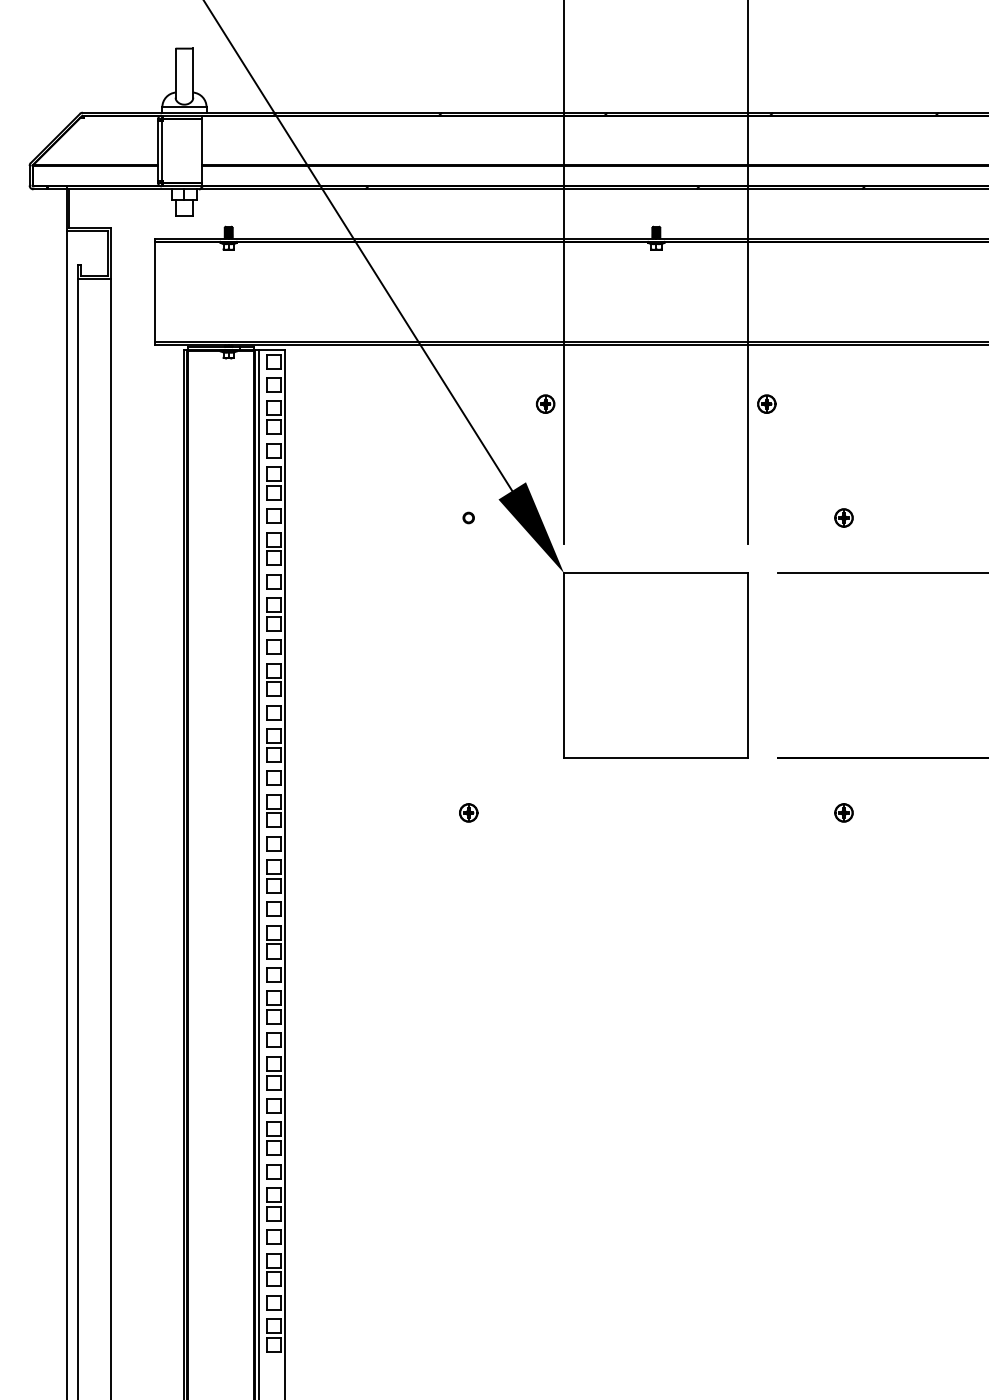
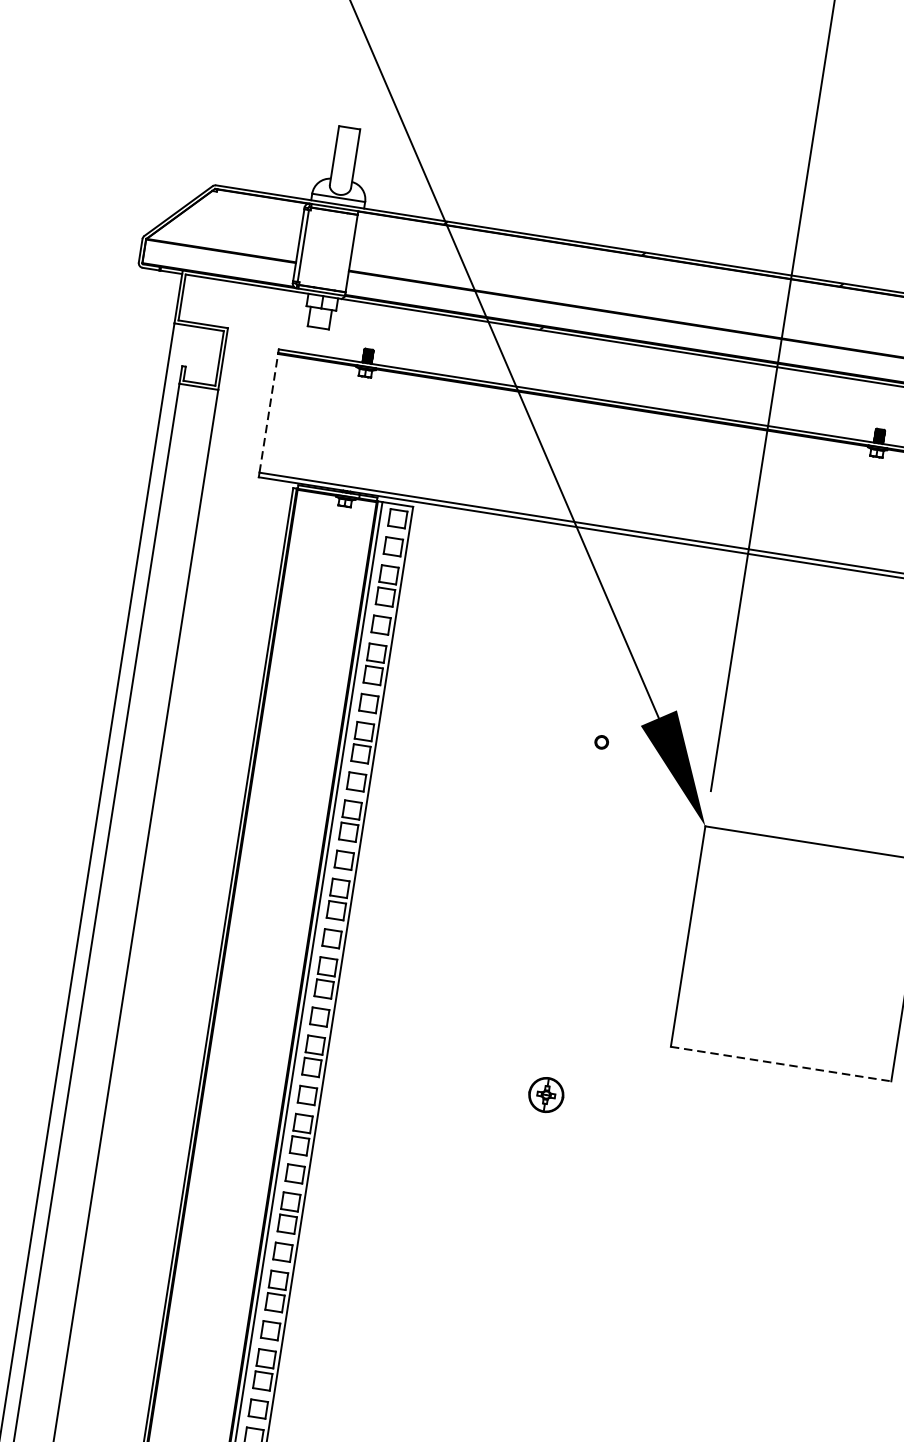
line: (154, 292) -> (268, 413), solid -> dashed
part: (545, 403) -> (714, 619), removed
line: (656, 757) -> (781, 1063), solid -> dashed
part: (468, 812) -> (546, 1094), size x1.6

